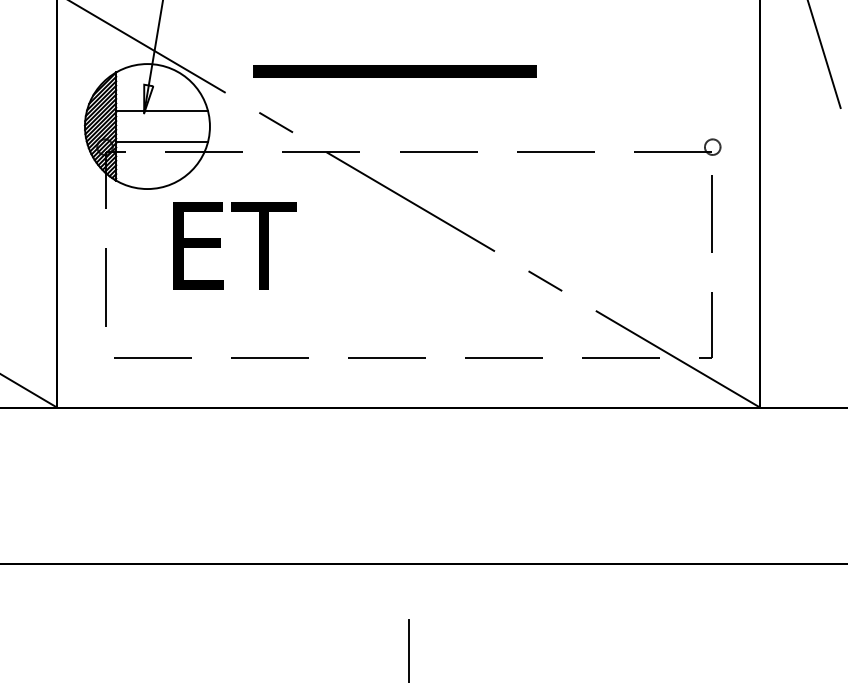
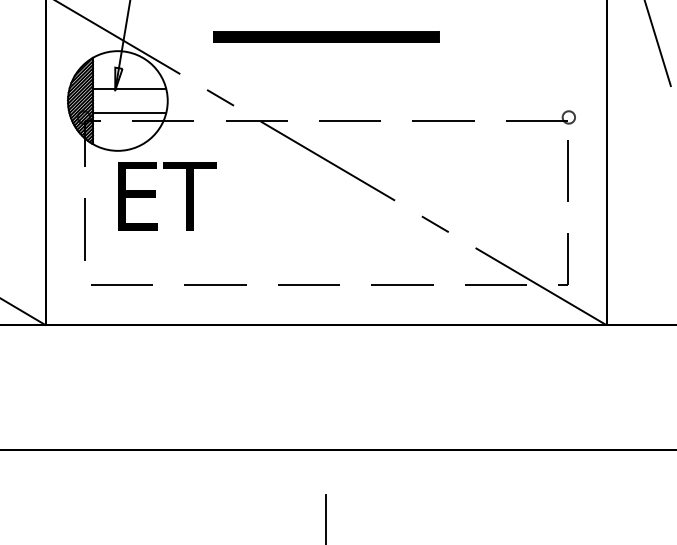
part: (394, 71) -> (326, 37), moved
text: (234, 245) -> (166, 195), moved

